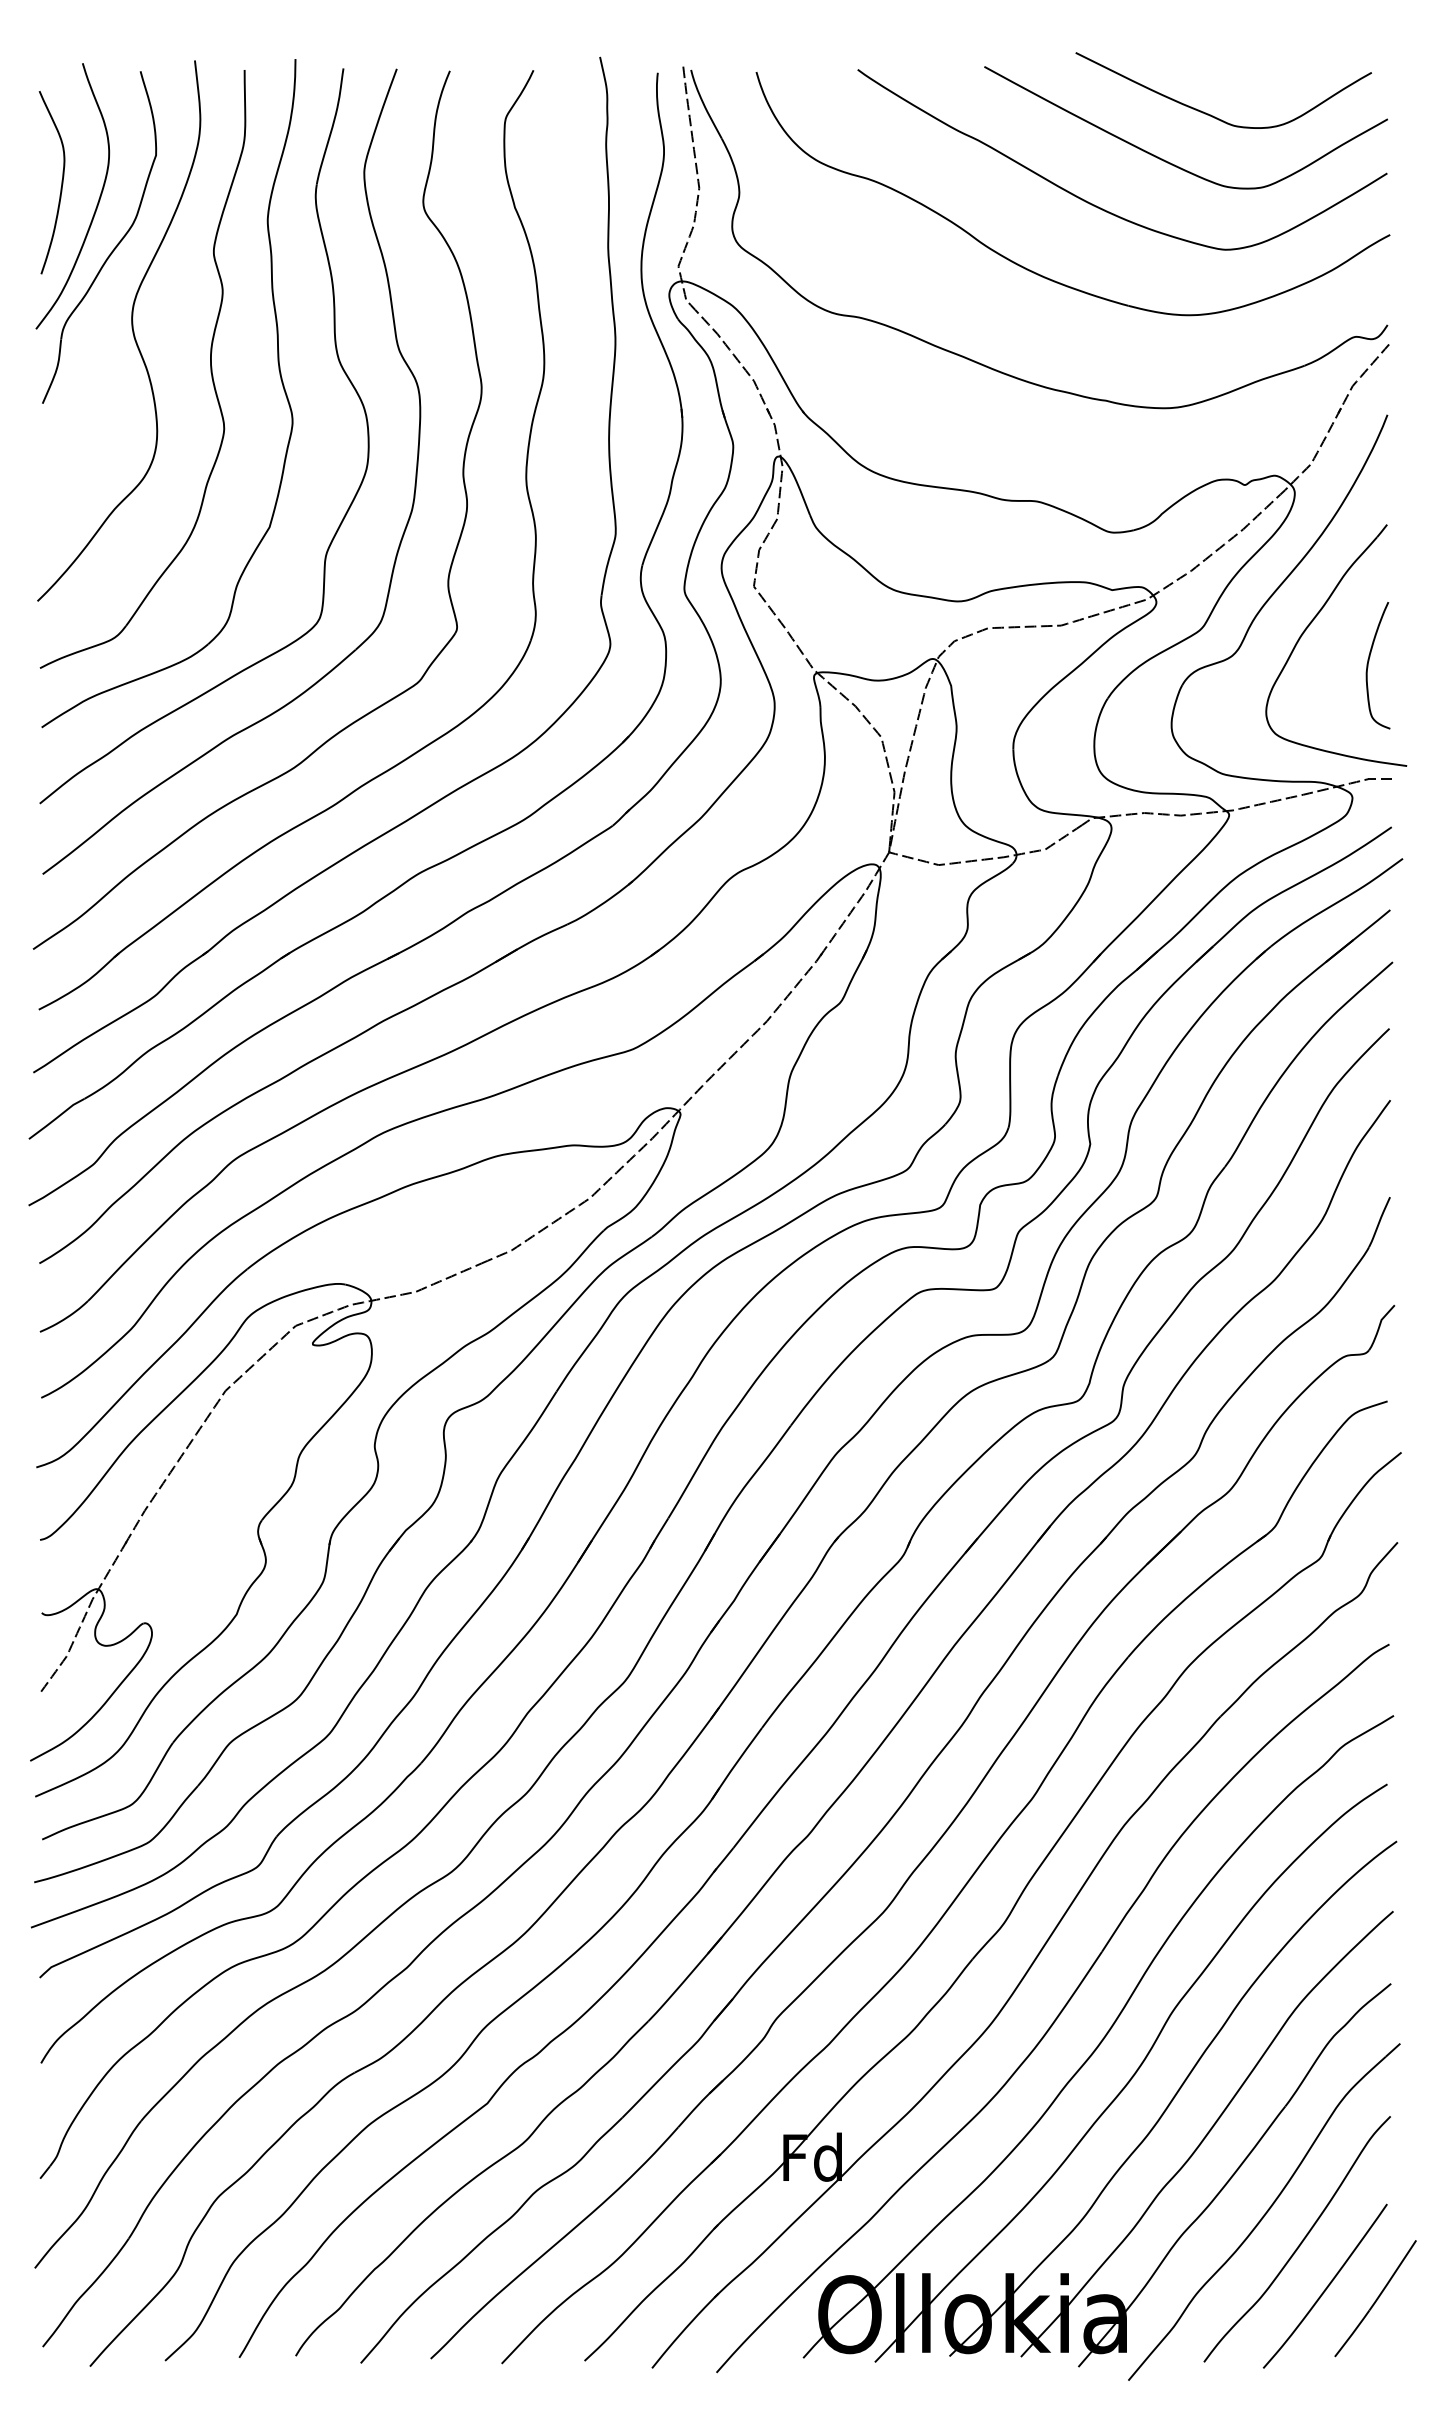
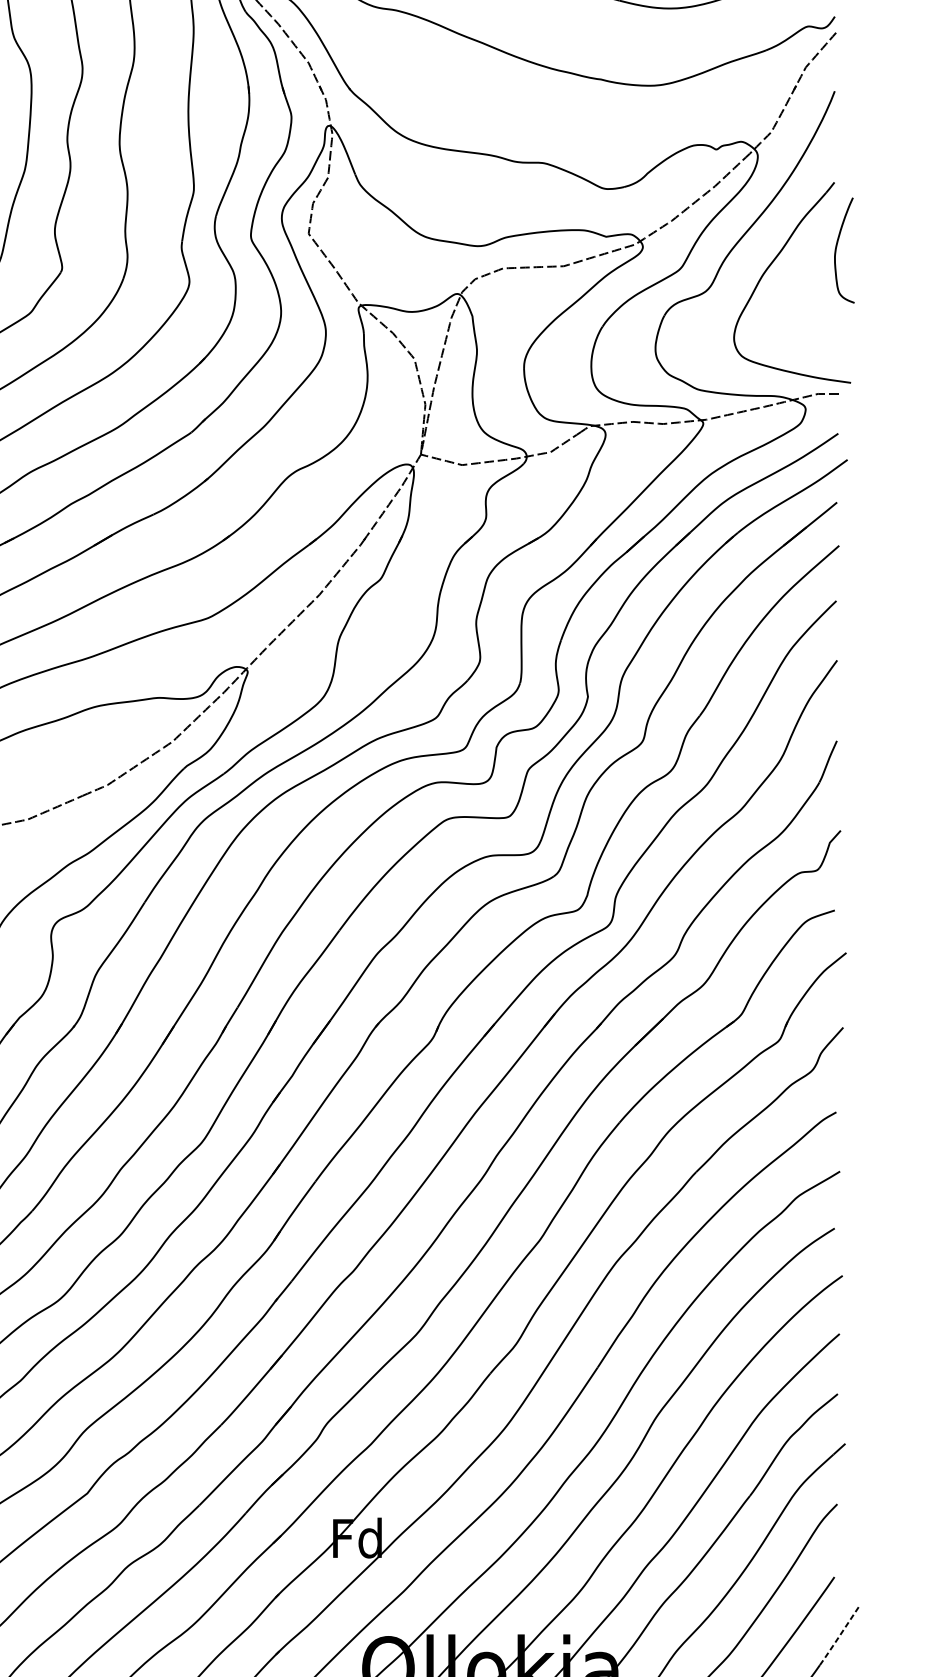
curve: (1369, 661) -> (837, 247), moved
line: (1392, 2276) -> (838, 1637), solid -> dashed

